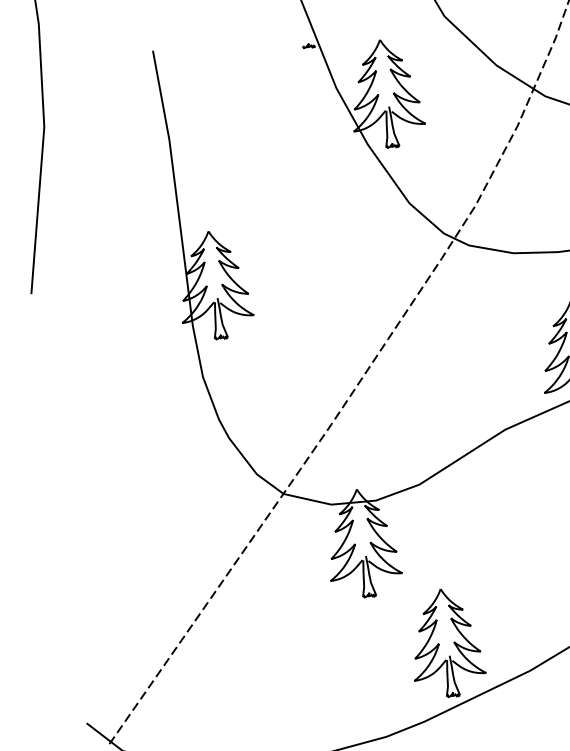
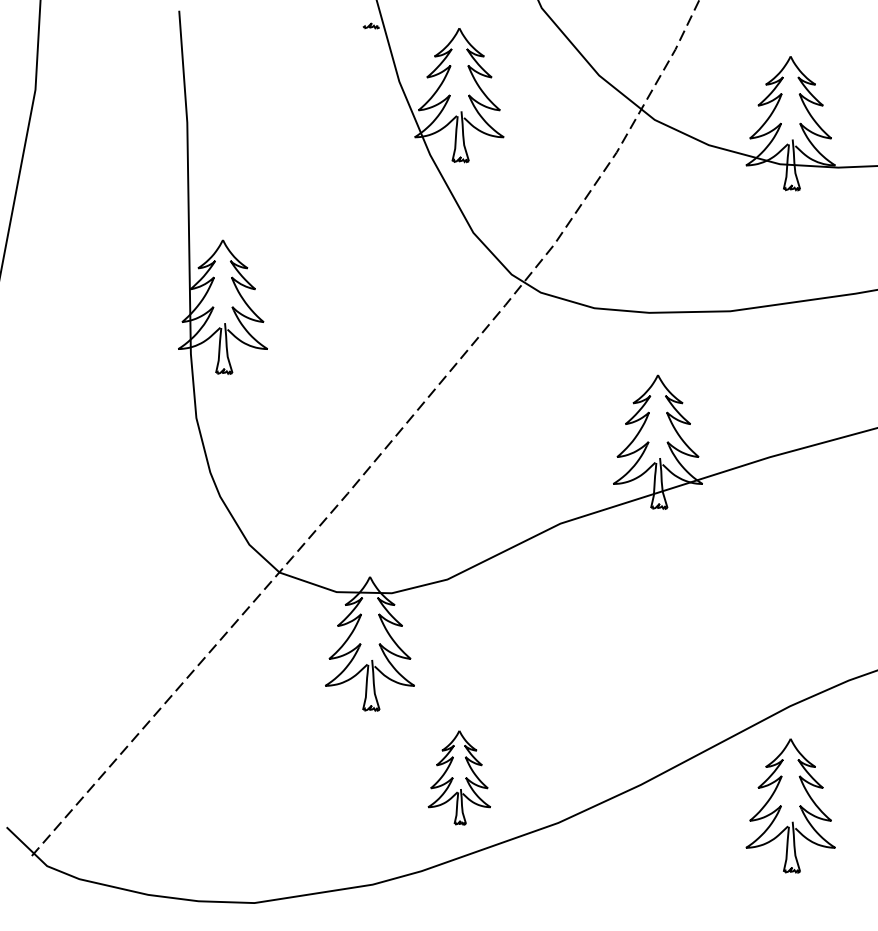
part: (446, 642) -> (459, 777), size x0.7

